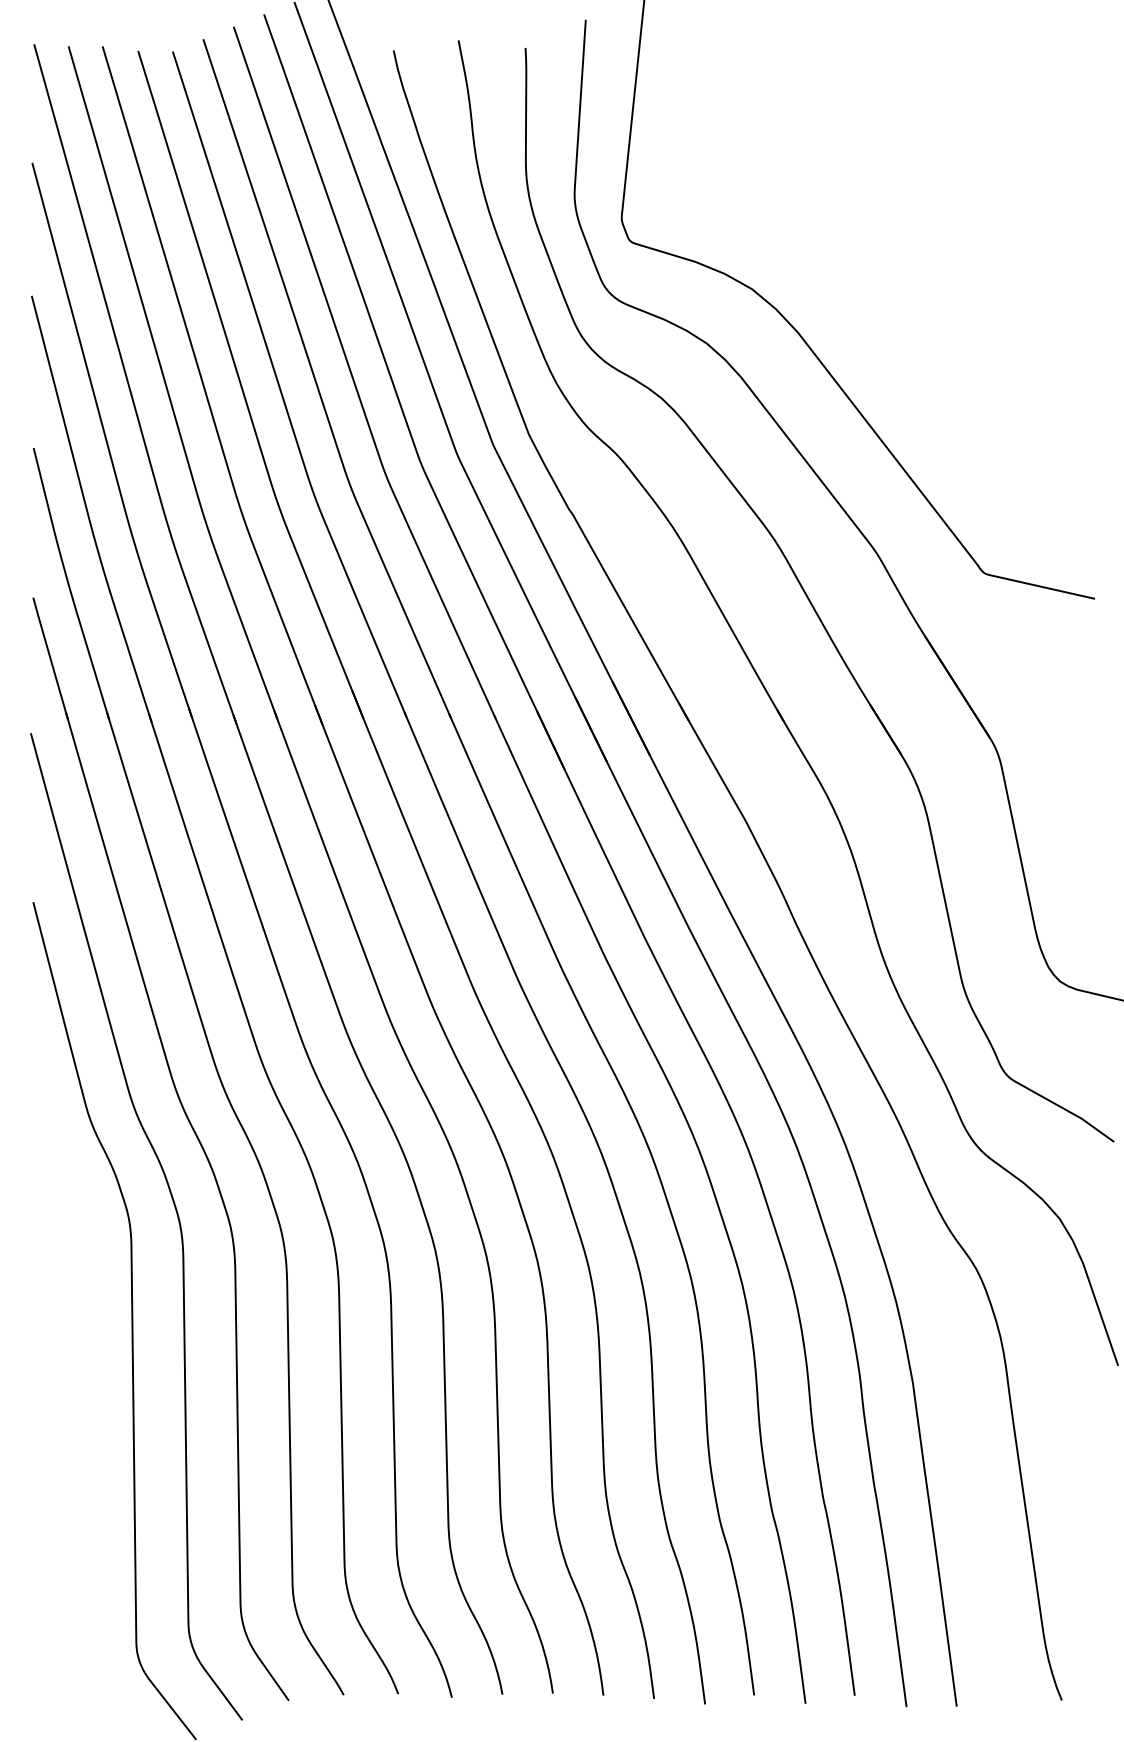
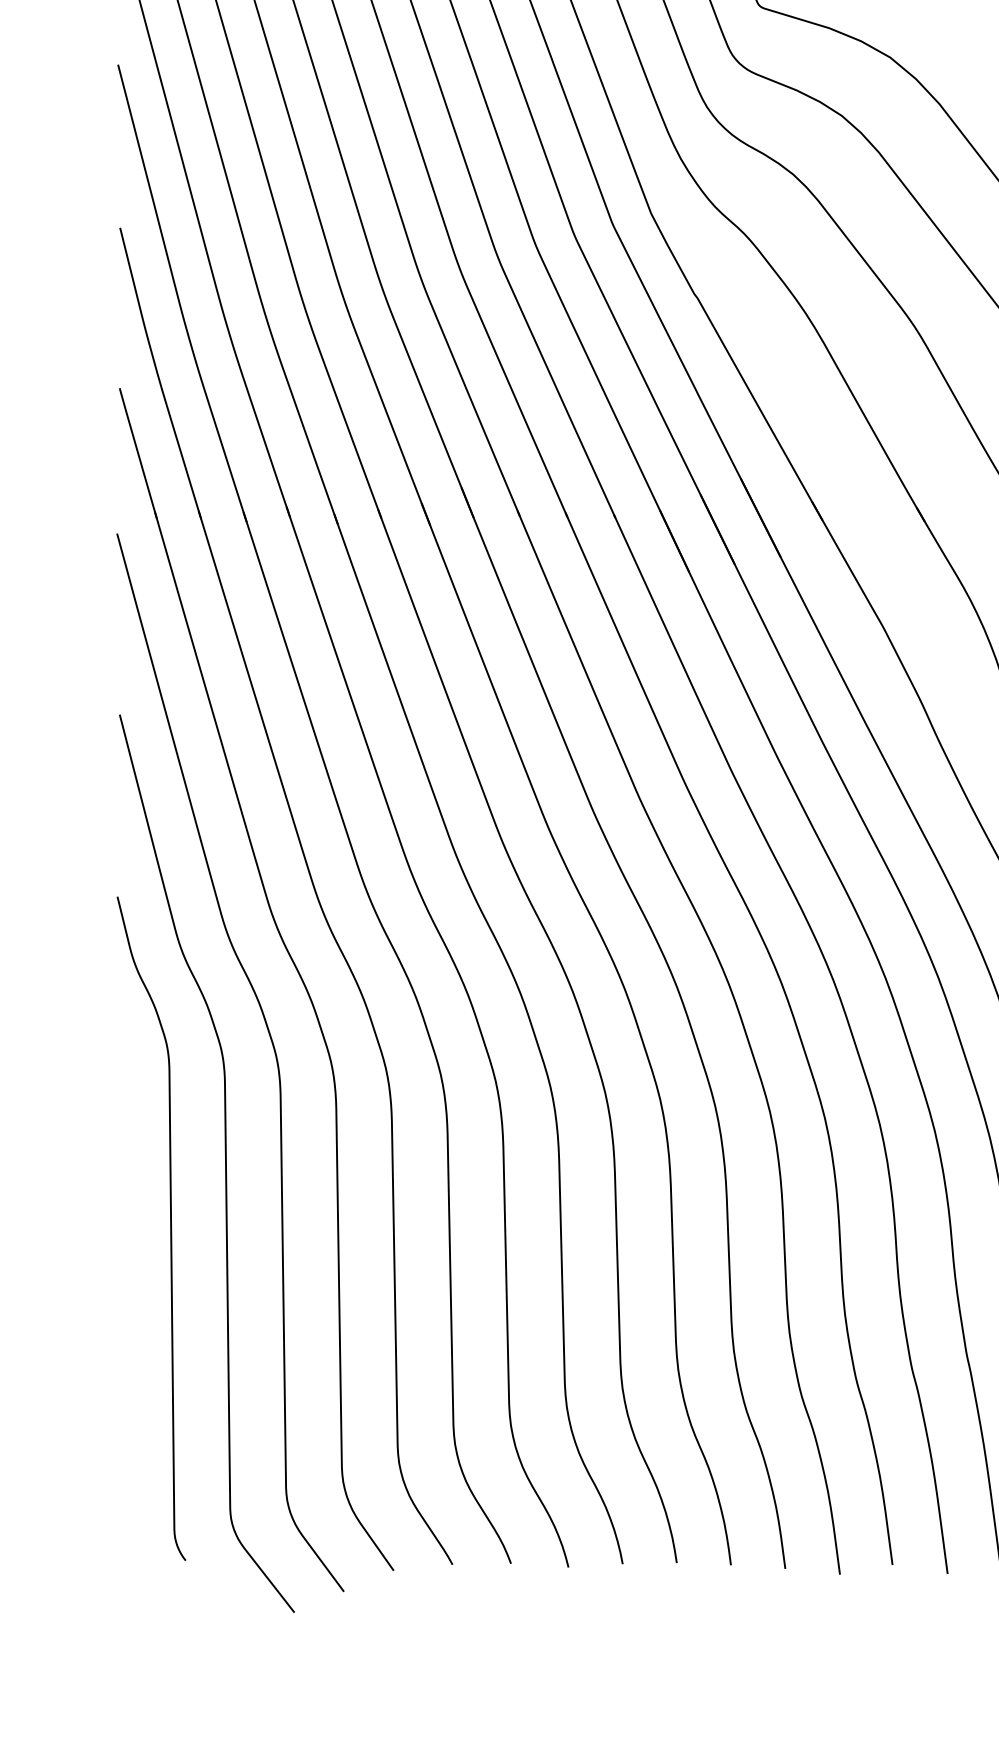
curve: (80, 1381) -> (170, 1228), added

